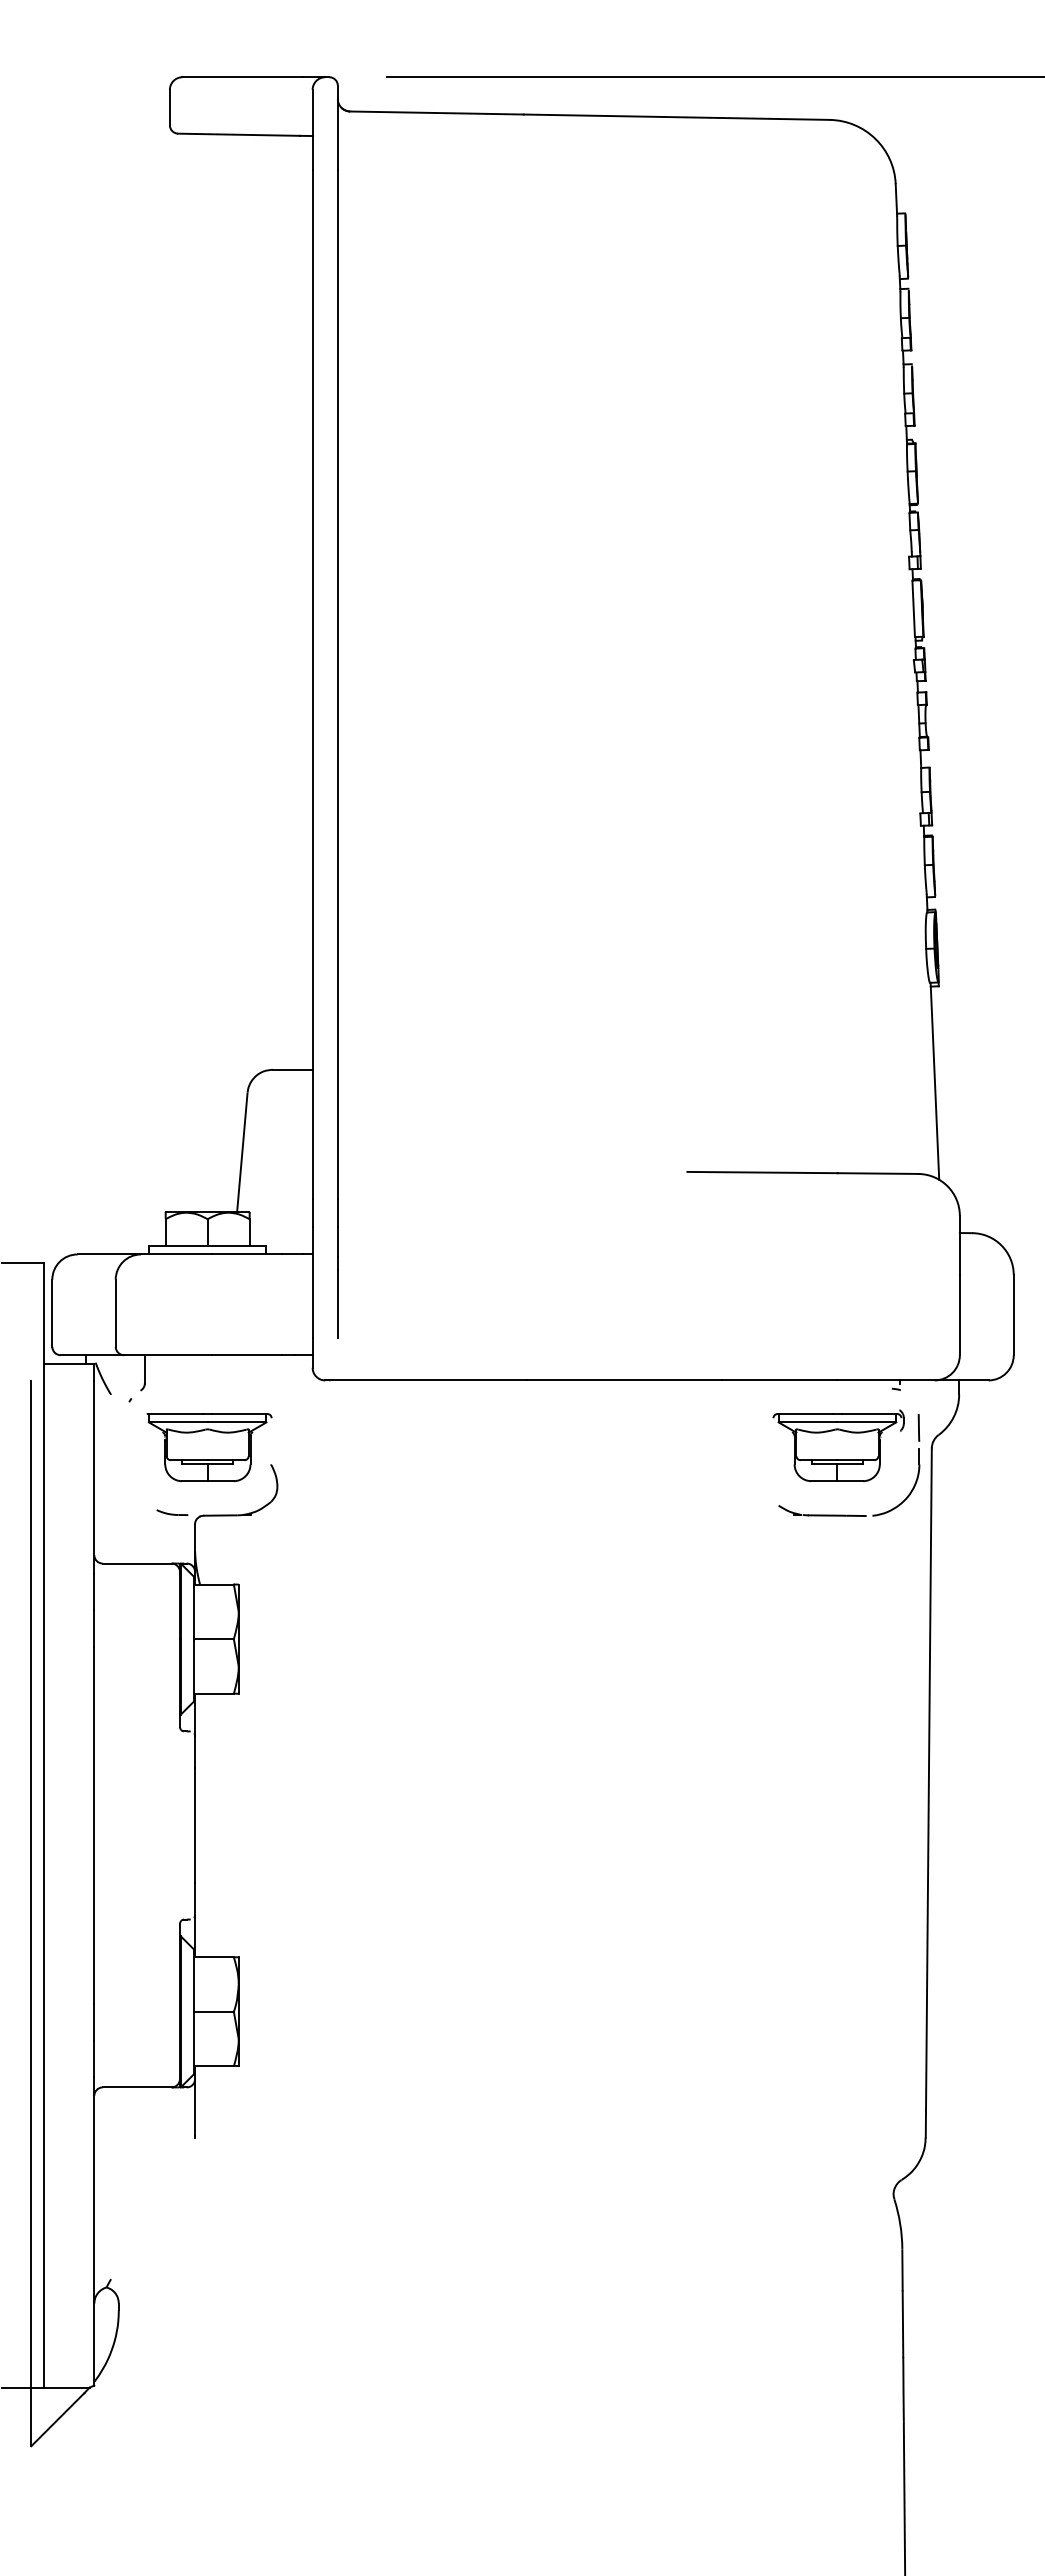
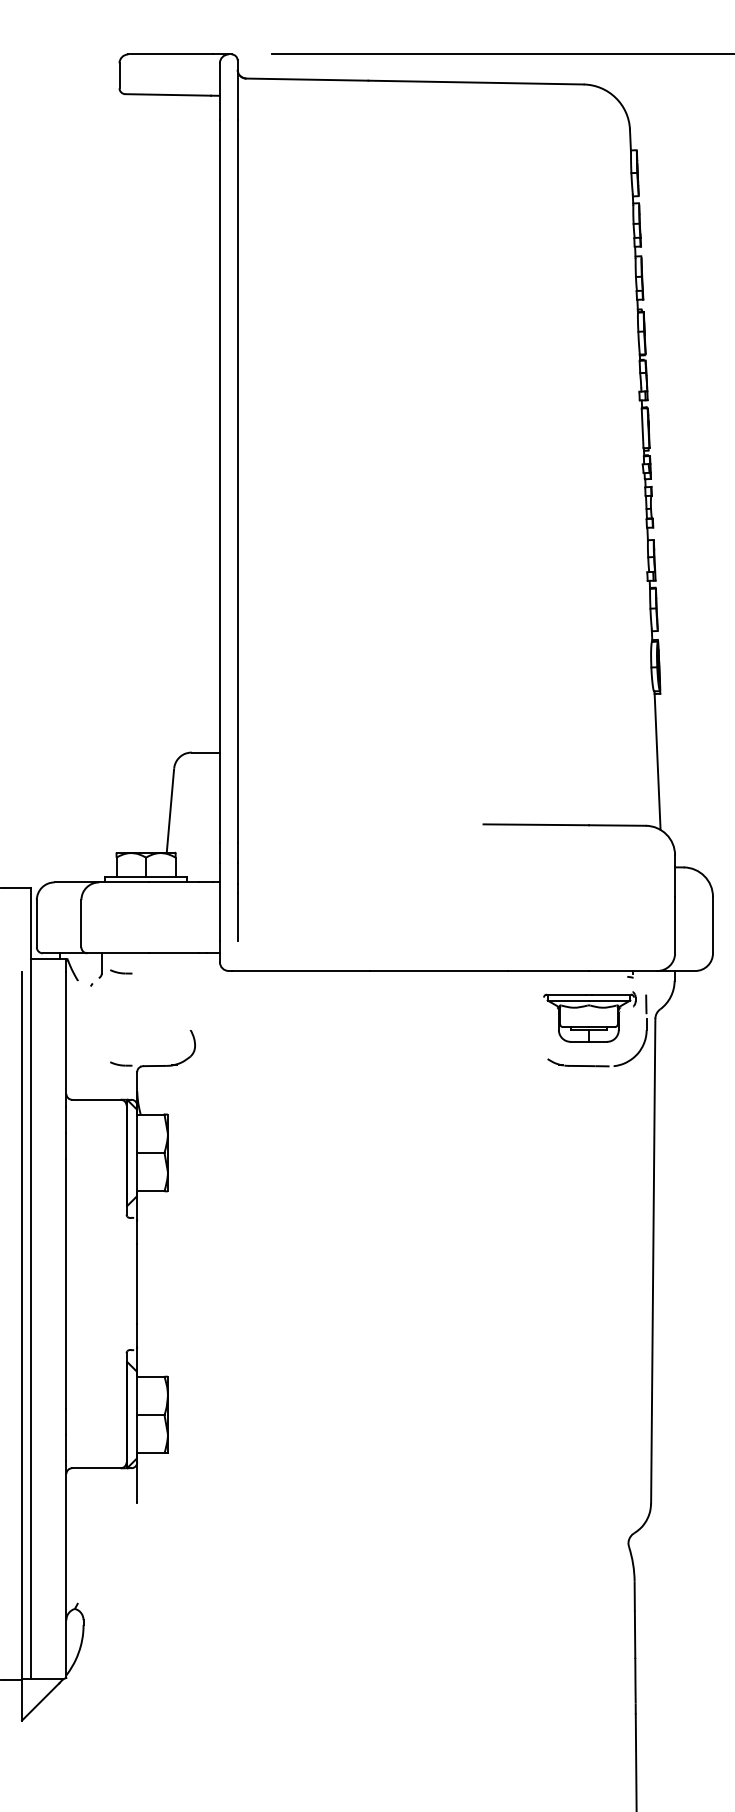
part: (172, 1381) -> (121, 971), added
part: (209, 1447) -> (147, 1018), removed

